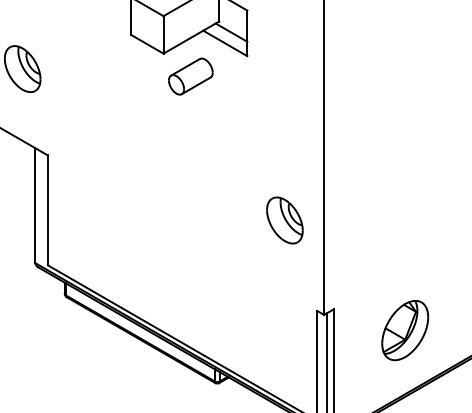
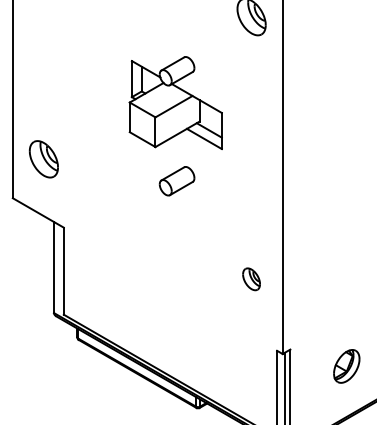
part: (190, 76) -> (176, 181), moved
part: (284, 220) -> (251, 279), size x0.6
part: (404, 330) -> (346, 366), size x0.7

